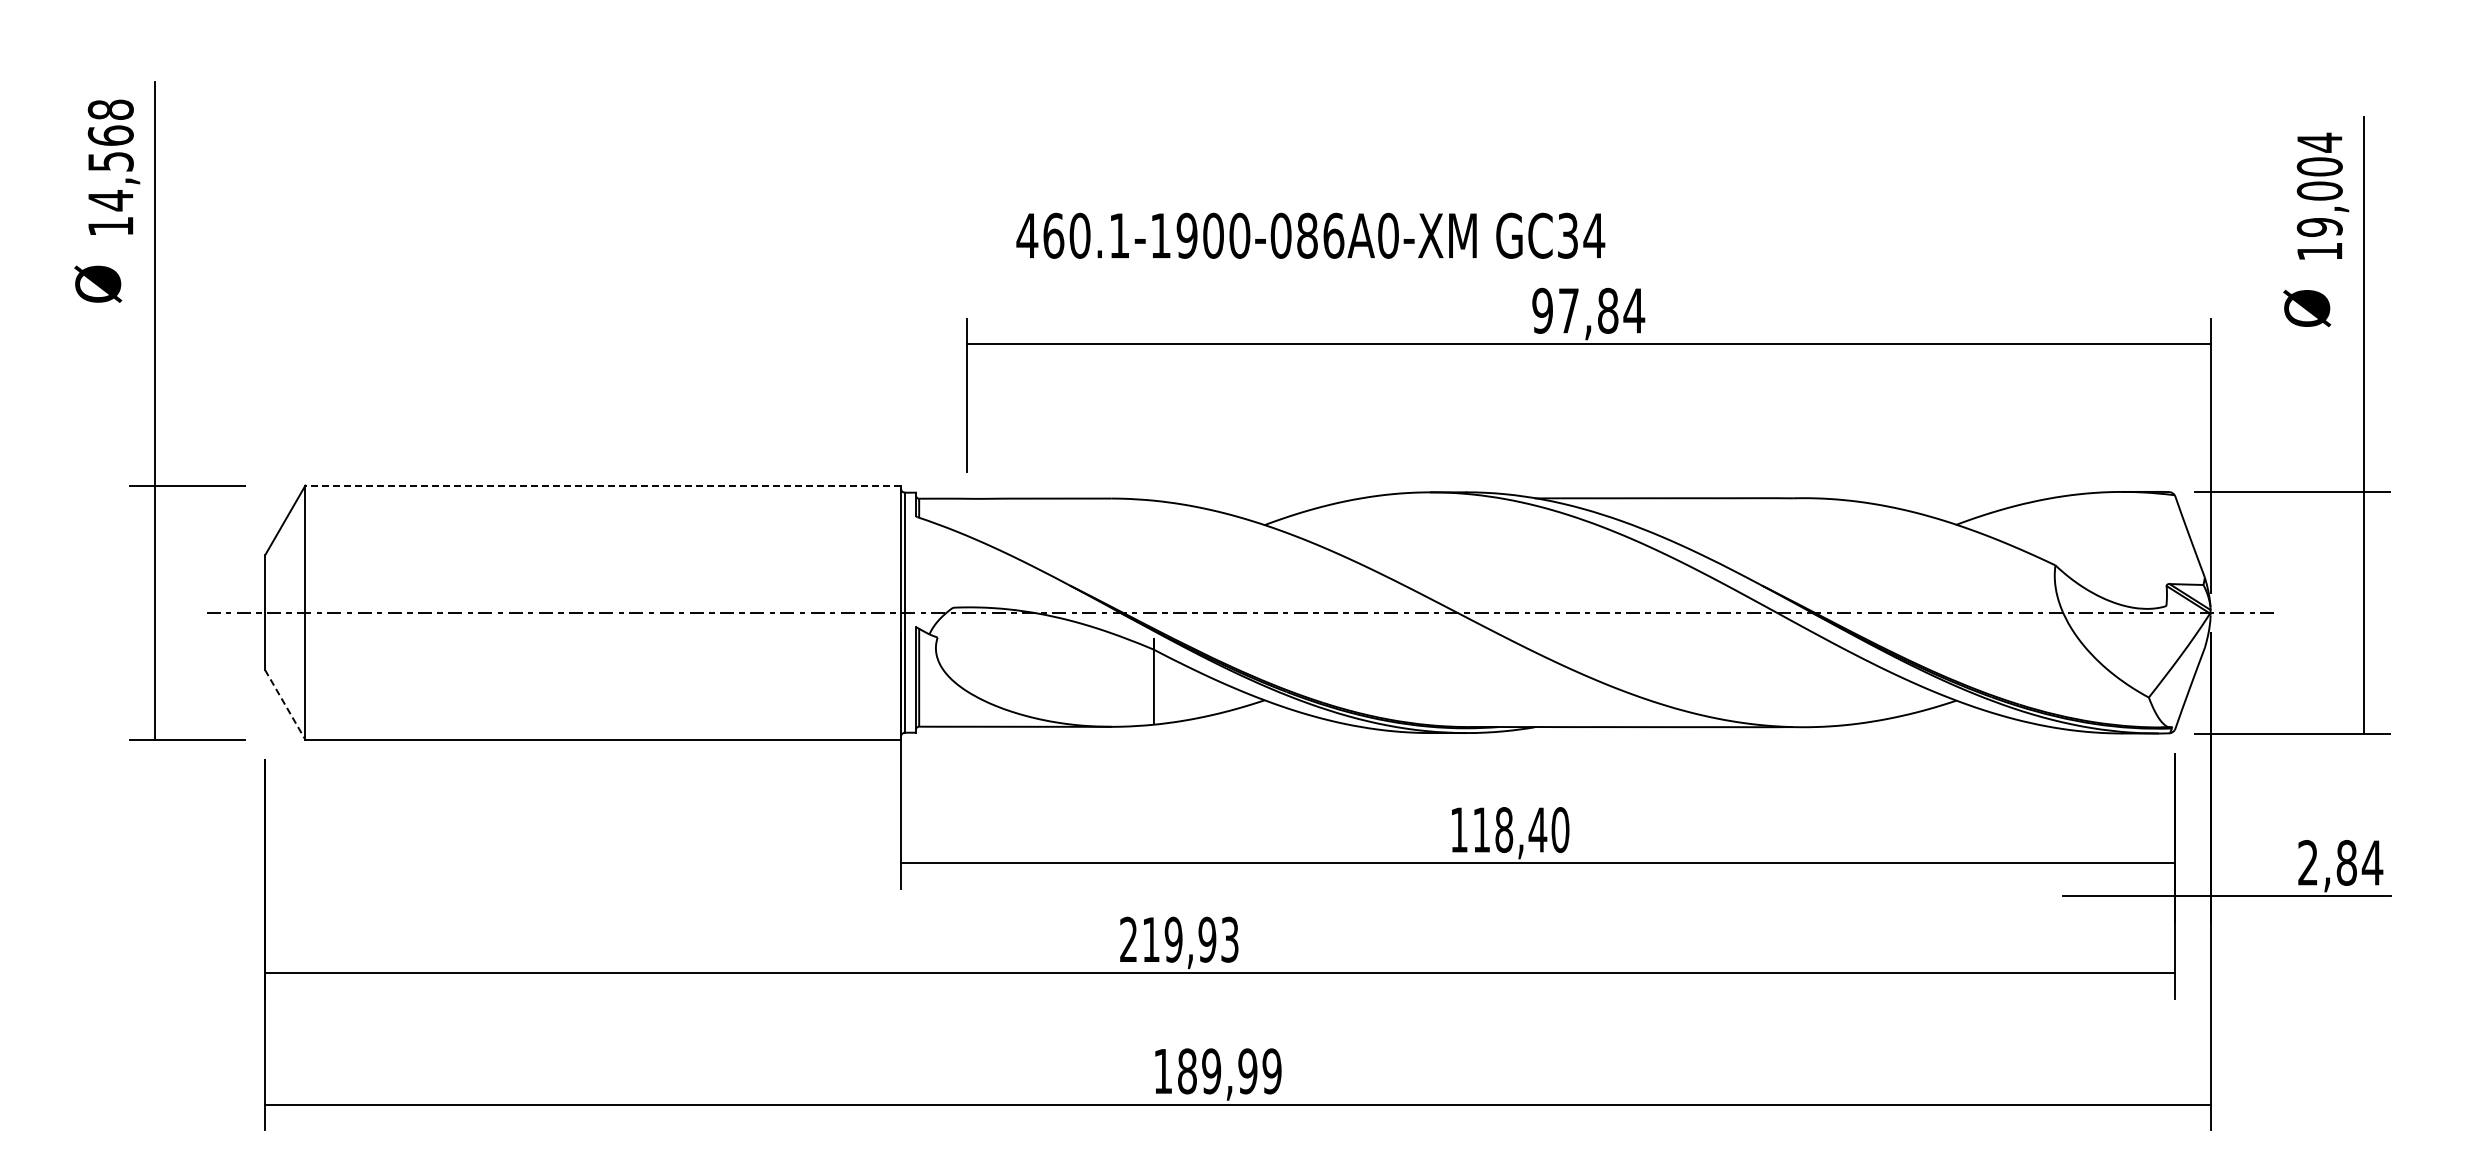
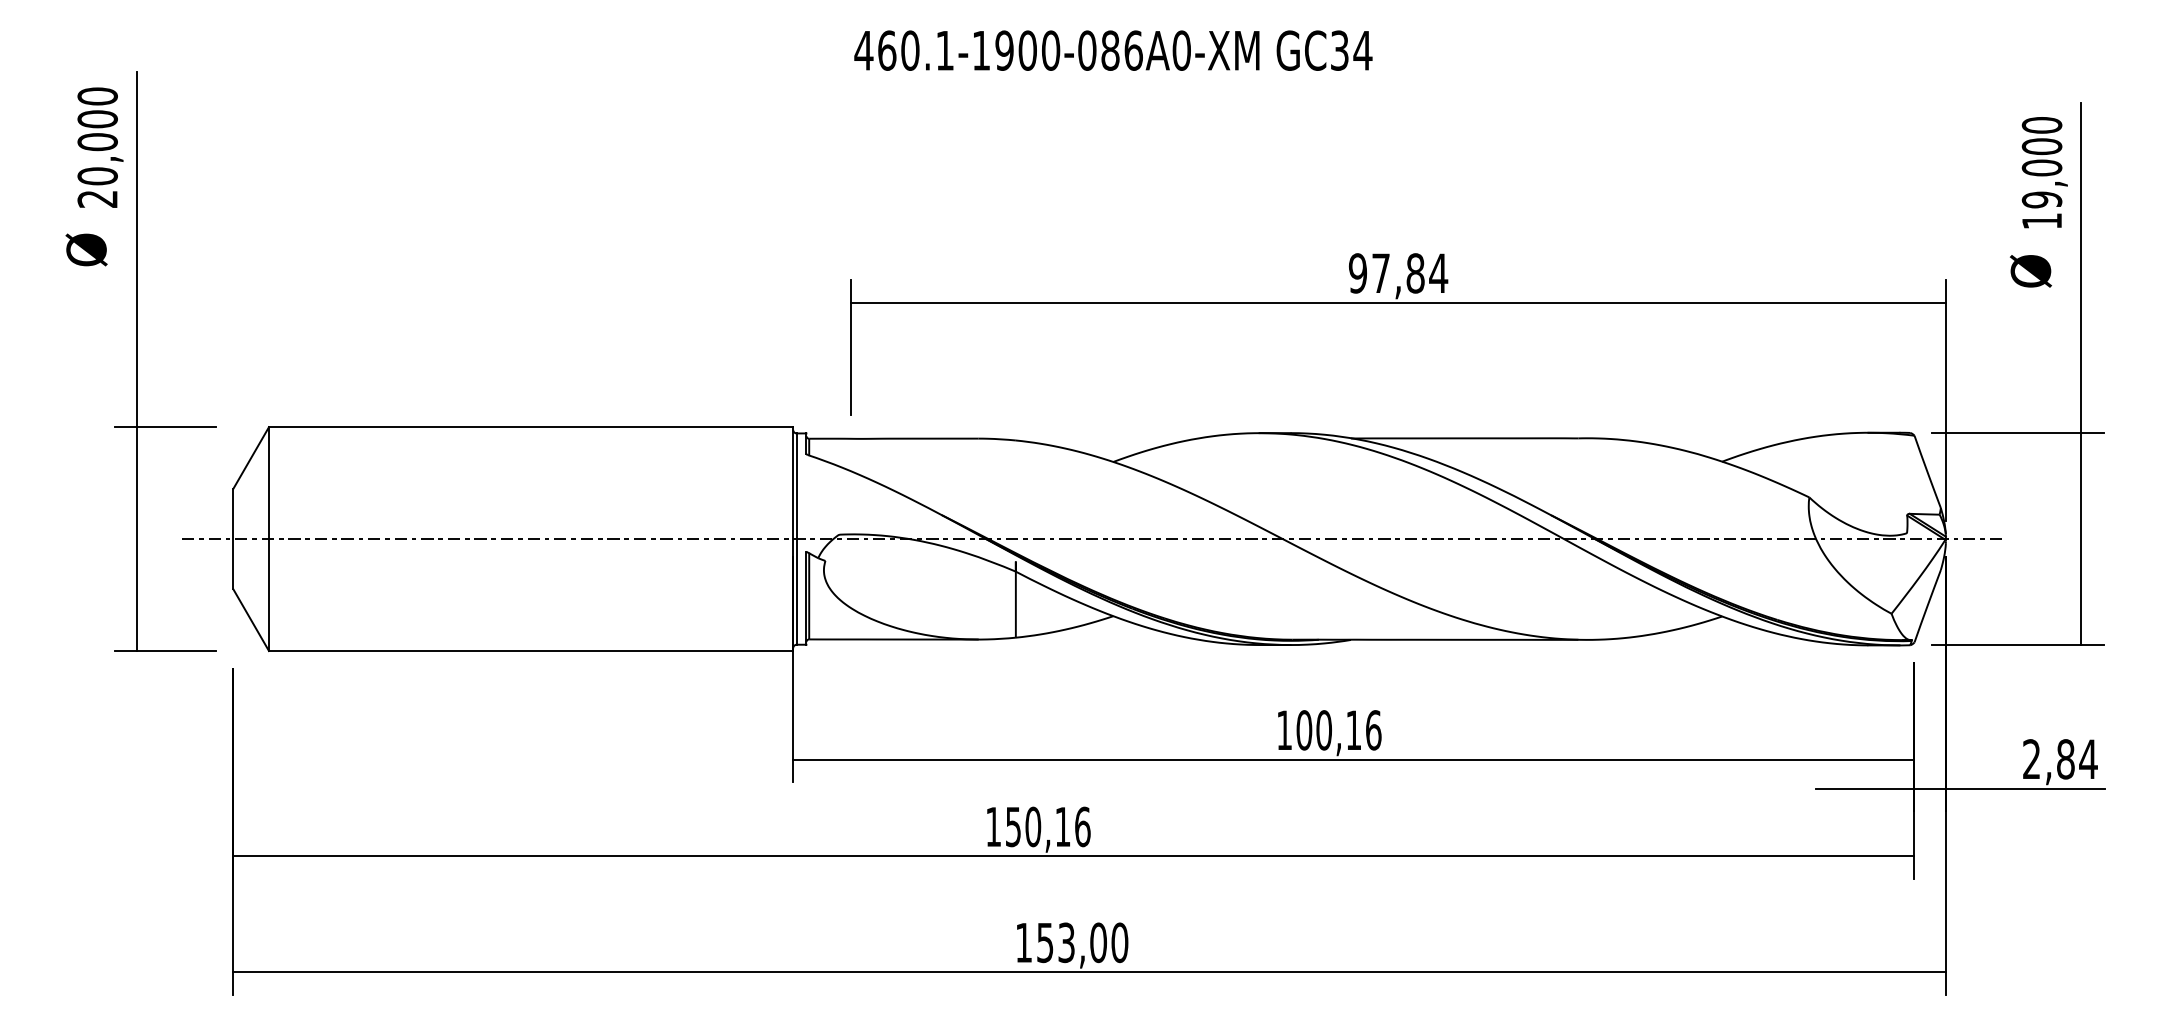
text: (2319, 142) -> (2041, 125), 19,004 -> 19,000
text: (110, 167) -> (97, 147), 14,568 -> 20,000
text: (1310, 235) -> (1113, 50), moved
line: (603, 485) -> (531, 427), dashed -> solid
line: (285, 705) -> (251, 620), dashed -> solid
text: (1521, 830) -> (1339, 730), 118,40 -> 100,16
text: (1179, 939) -> (1038, 826), 219,93 -> 150,16
text: (1229, 1071) -> (1082, 942), 189,99 -> 153,00

